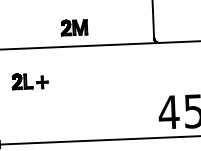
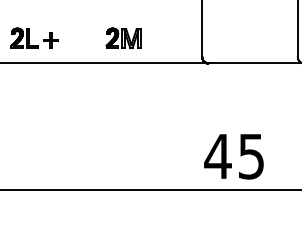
part: (74, 27) -> (123, 37), moved
part: (30, 80) -> (34, 37), moved

